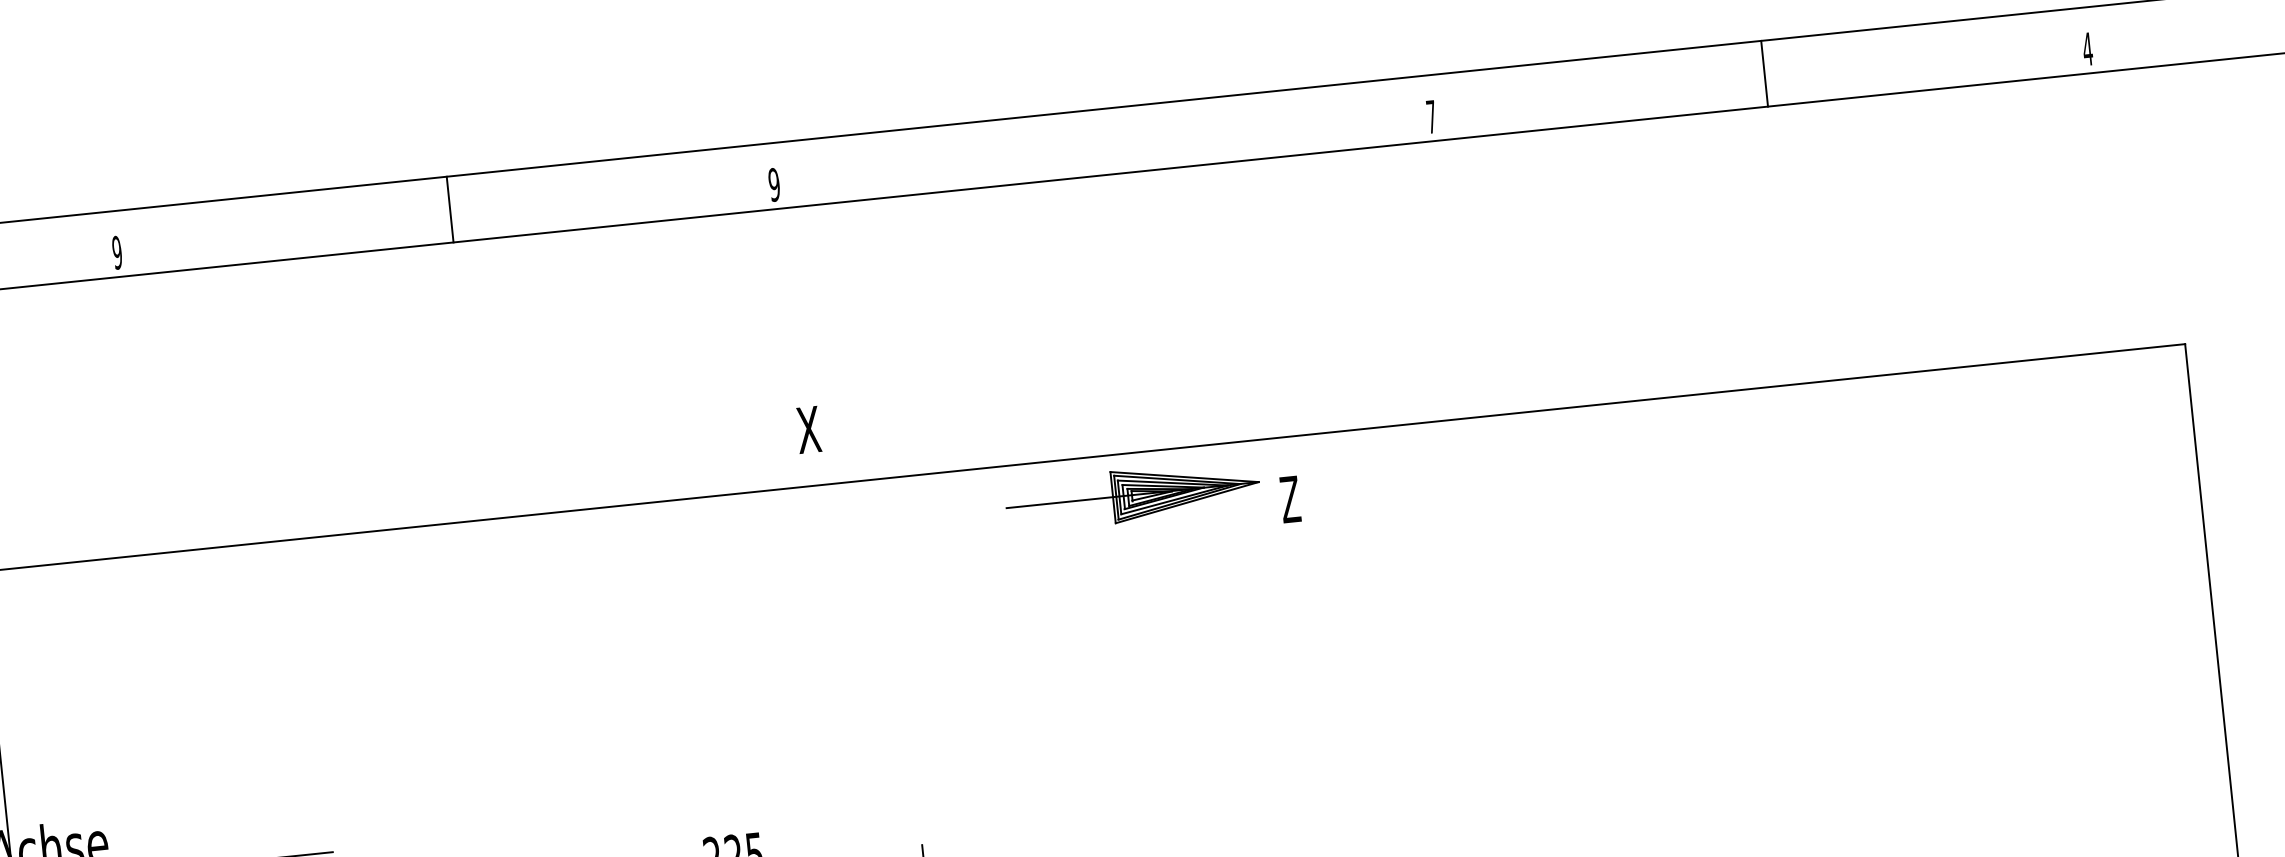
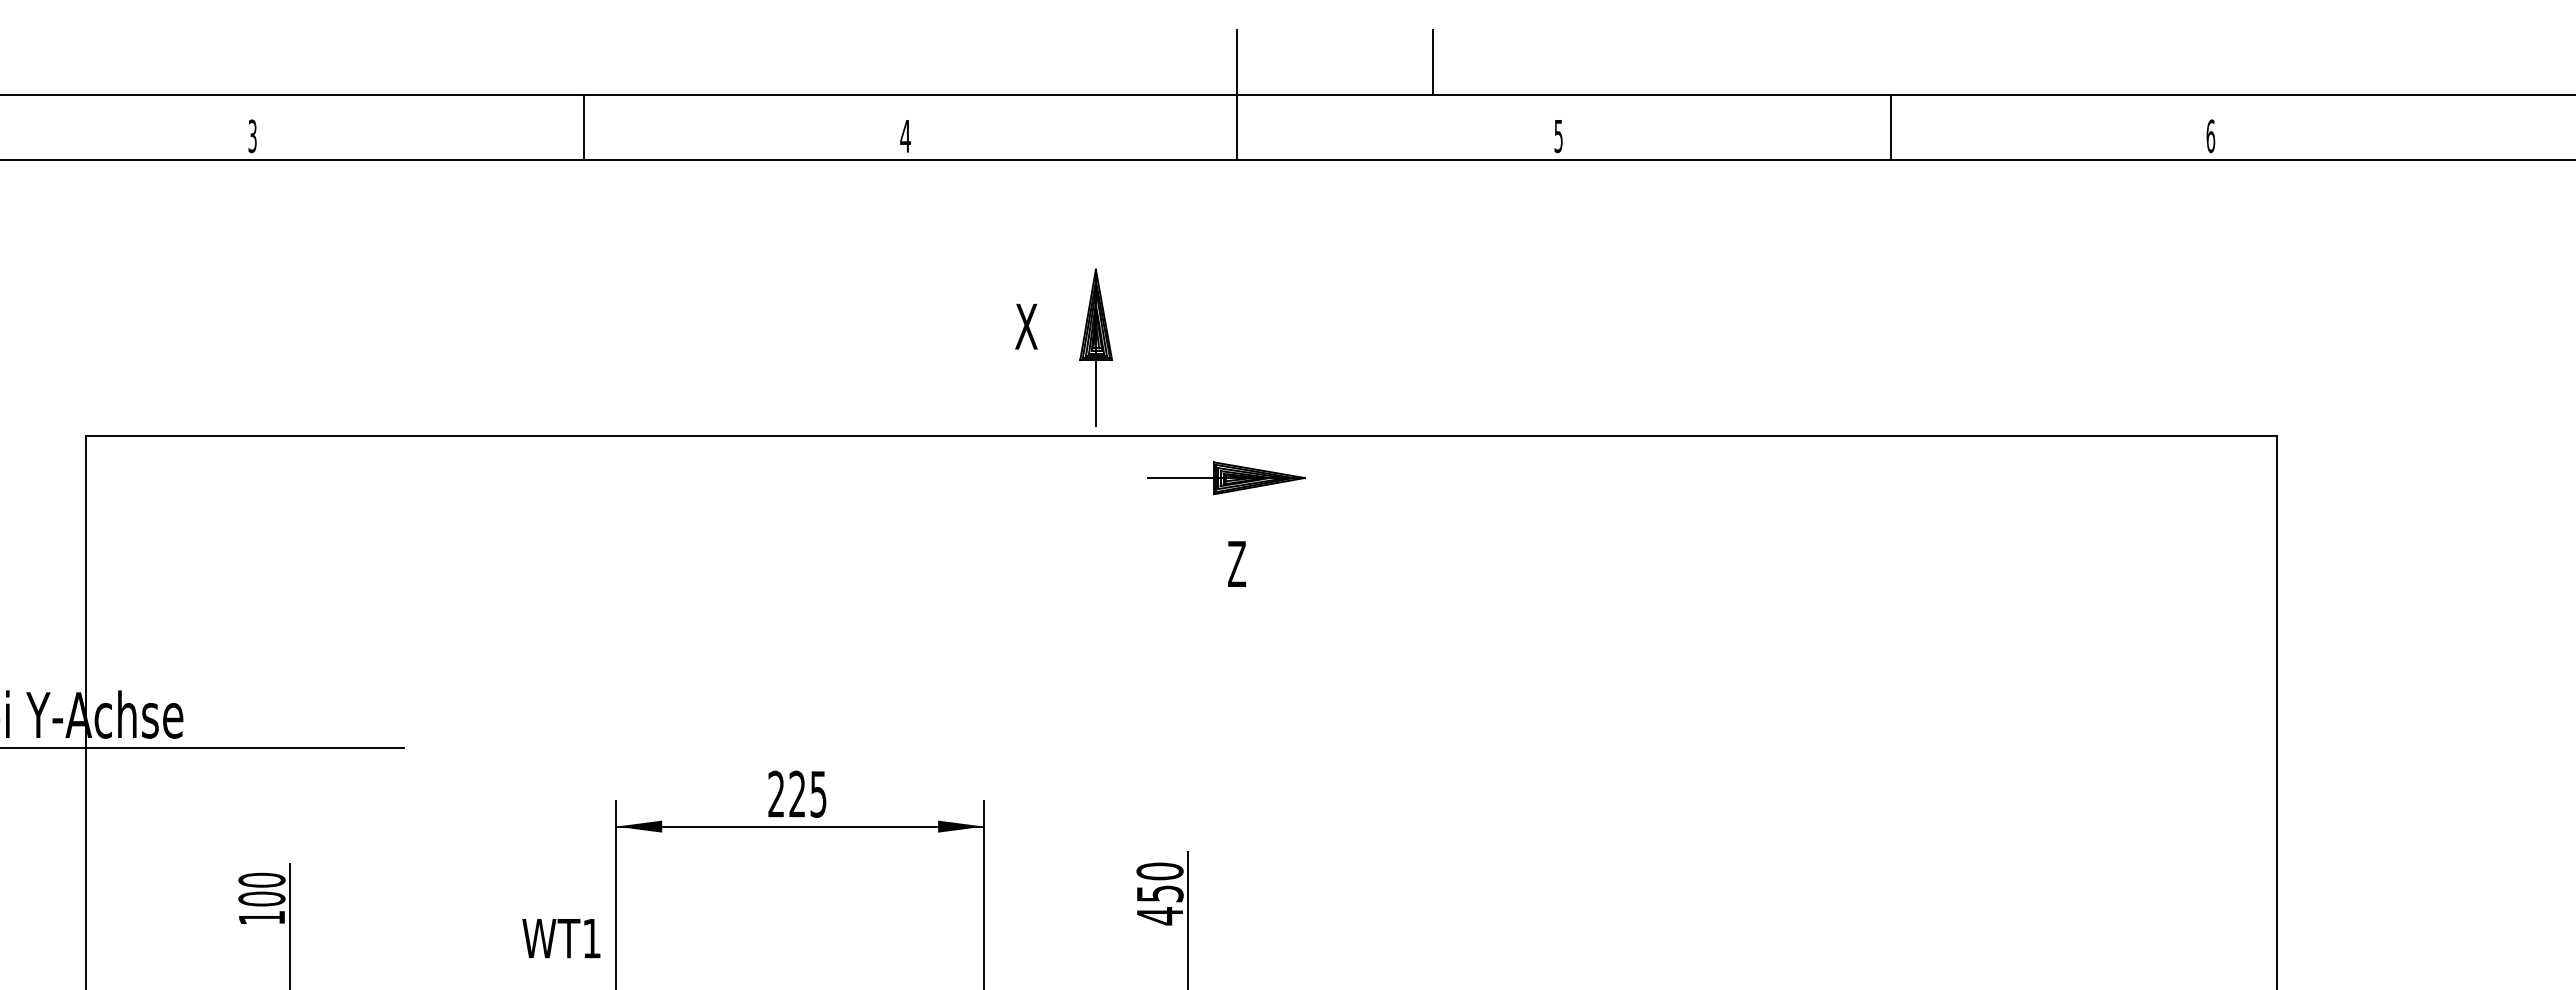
text: (2087, 49) -> (2210, 136), 4 -> 6
line: (1297, 54) -> (1433, 61), added
line: (1104, 108) -> (1237, 94), added
text: (1431, 117) -> (1558, 136), 7 -> 5
text: (774, 185) -> (905, 136), 9 -> 4
text: (117, 252) -> (252, 135), 9 -> 3
part: (988, 377) -> (1096, 347), added
text: (808, 429) -> (1026, 326), moved
part: (1132, 495) -> (1226, 478), size x0.62
text: (1290, 498) -> (1237, 563), moved

